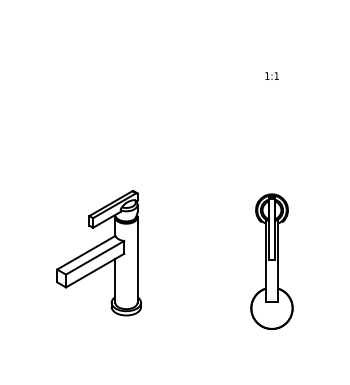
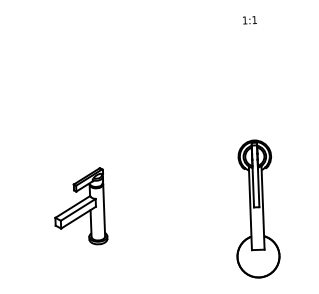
part: (98, 253) -> (80, 207), size x0.6

